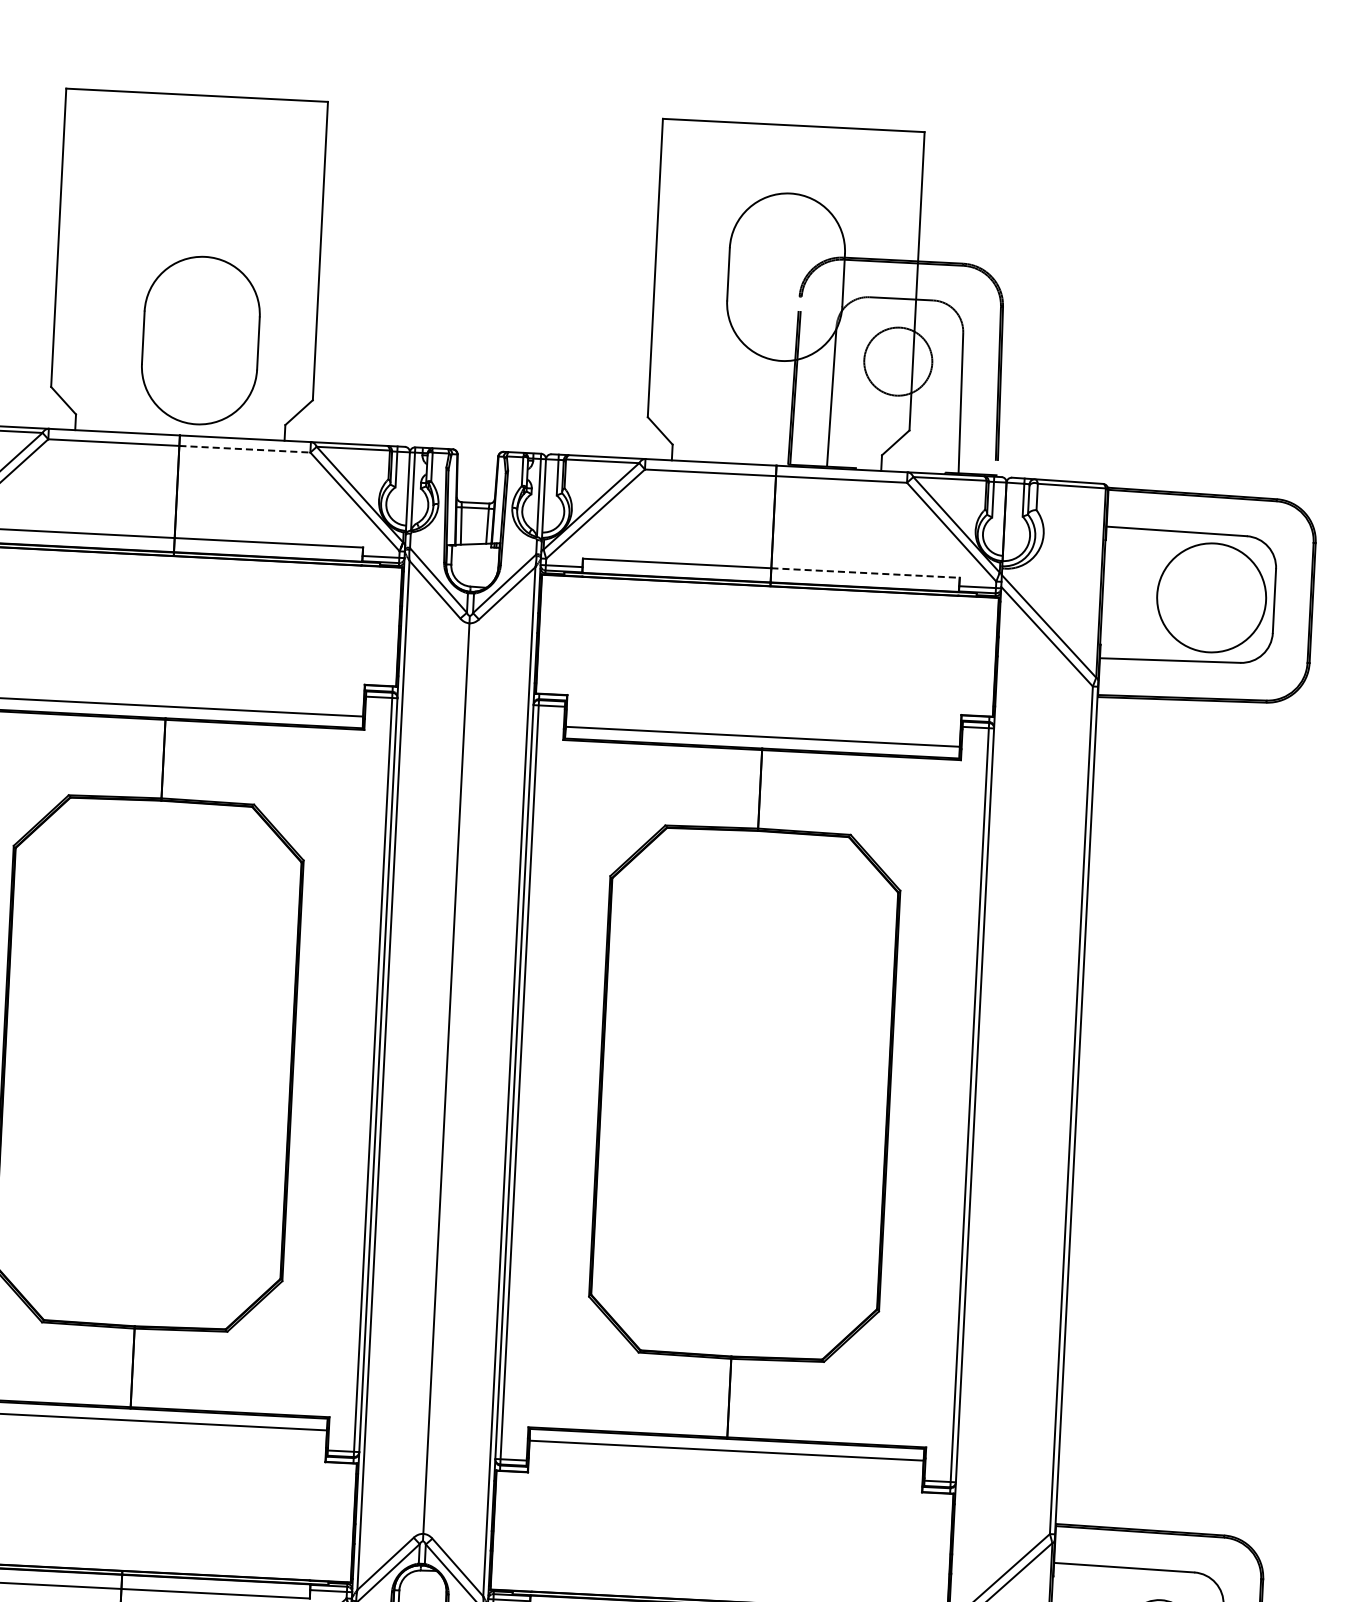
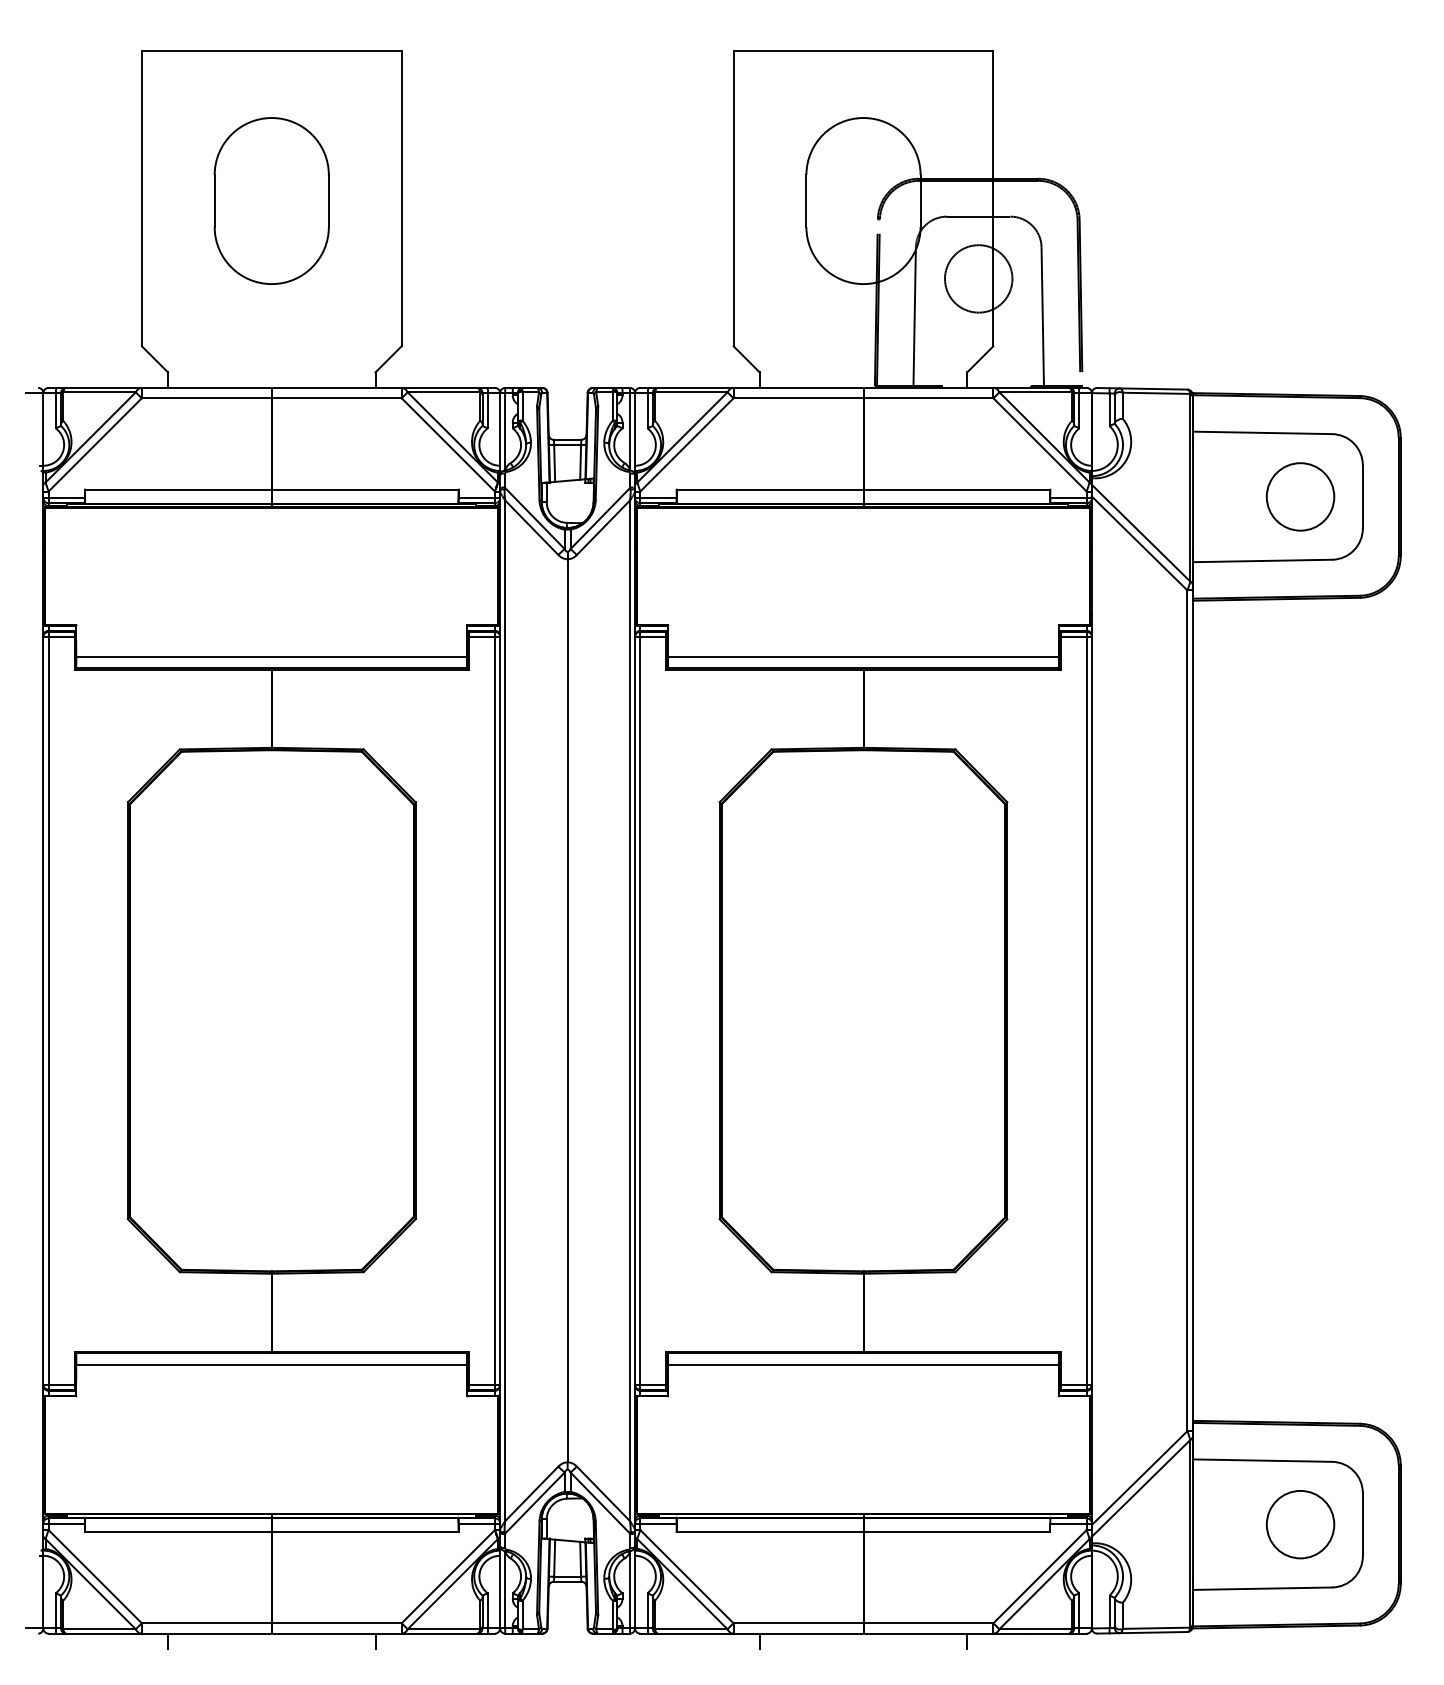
part: (200, 340) -> (271, 200), moved
line: (244, 449) -> (336, 398), dashed -> solid
line: (866, 572) -> (957, 489), dashed -> solid
circle: (1211, 597) -> (1300, 496), size x0.62

